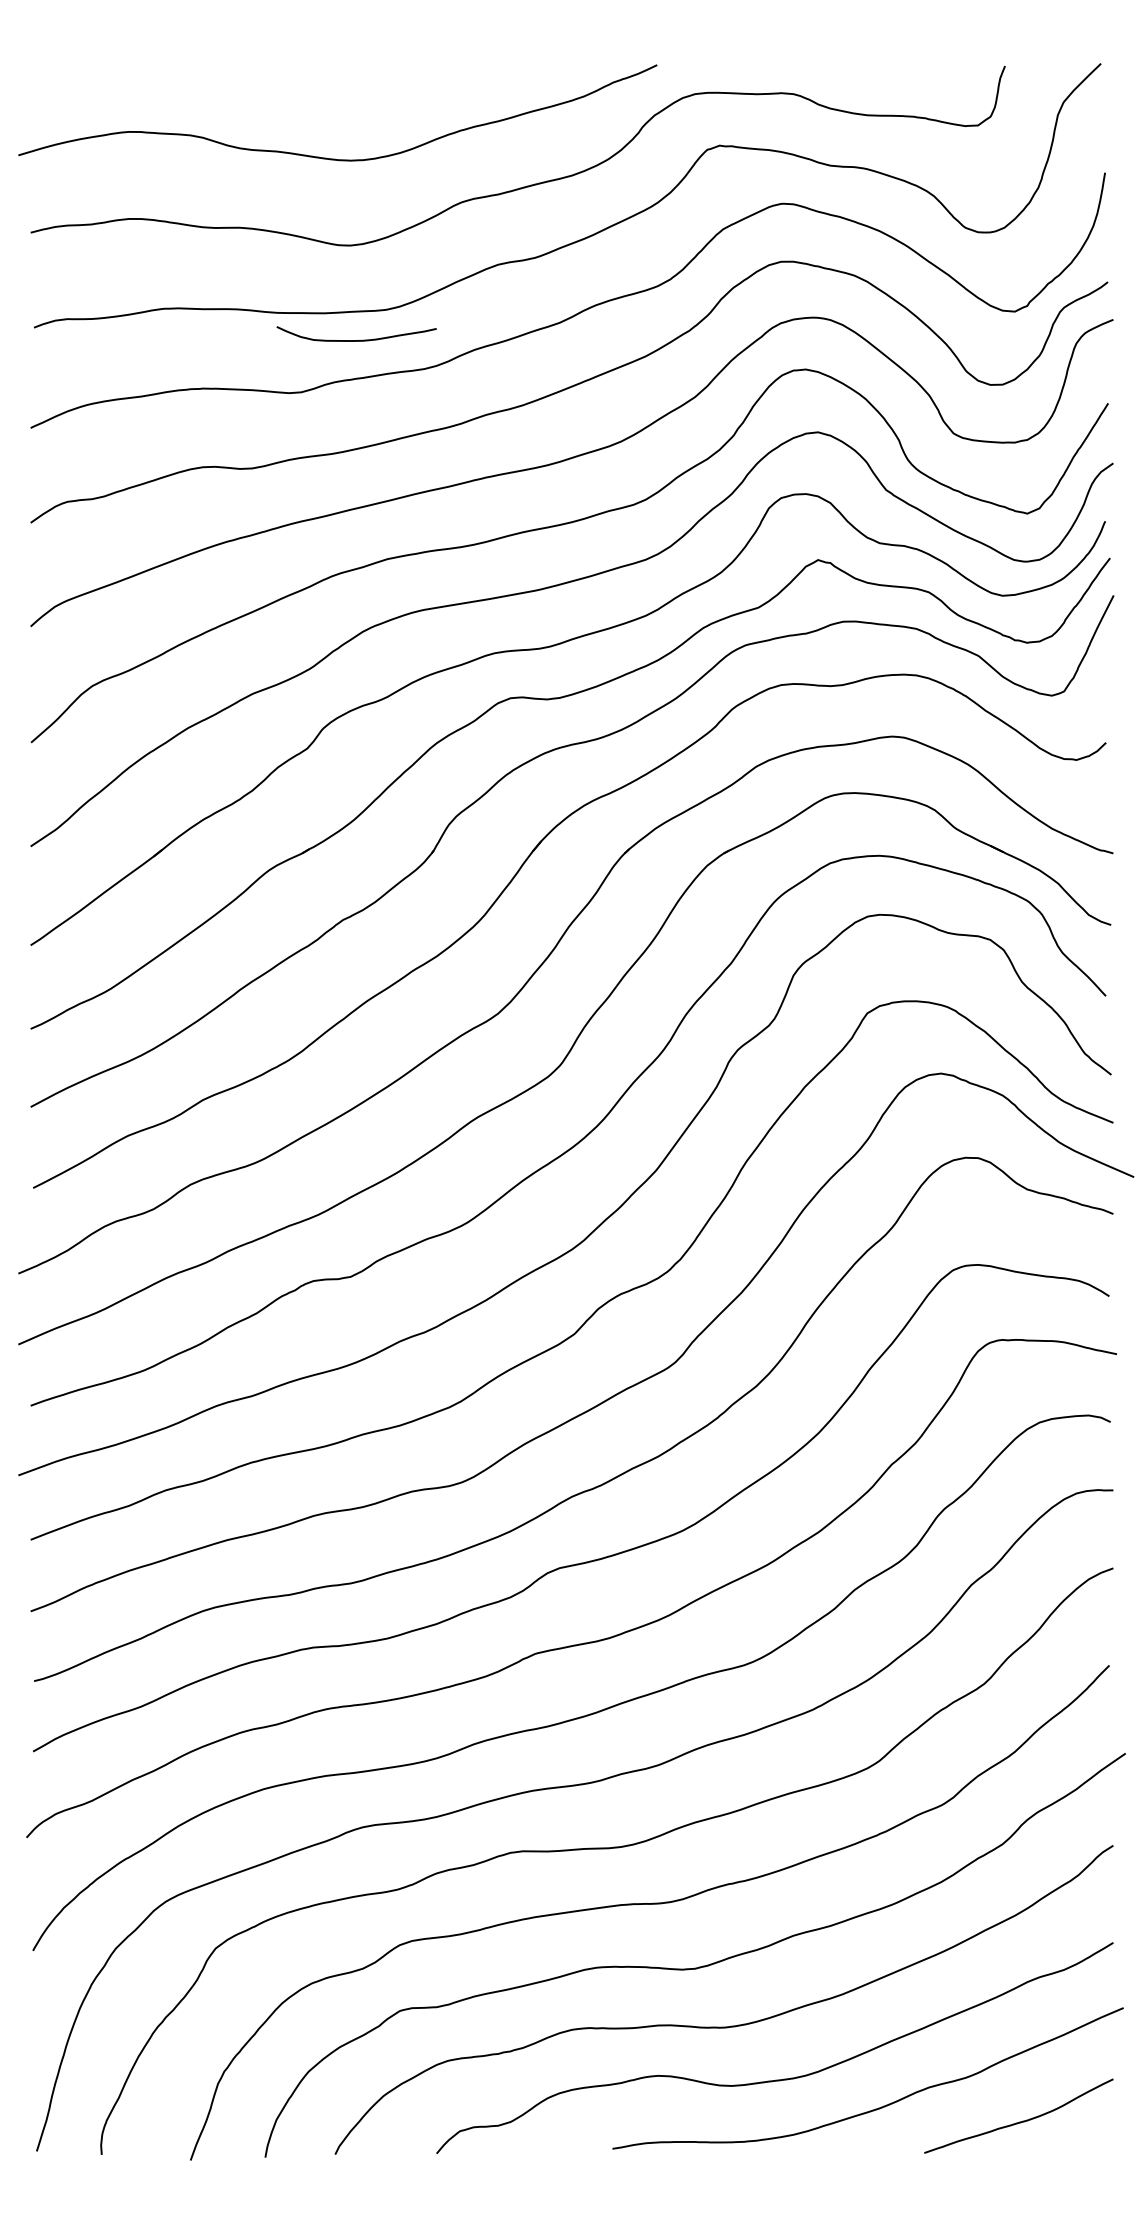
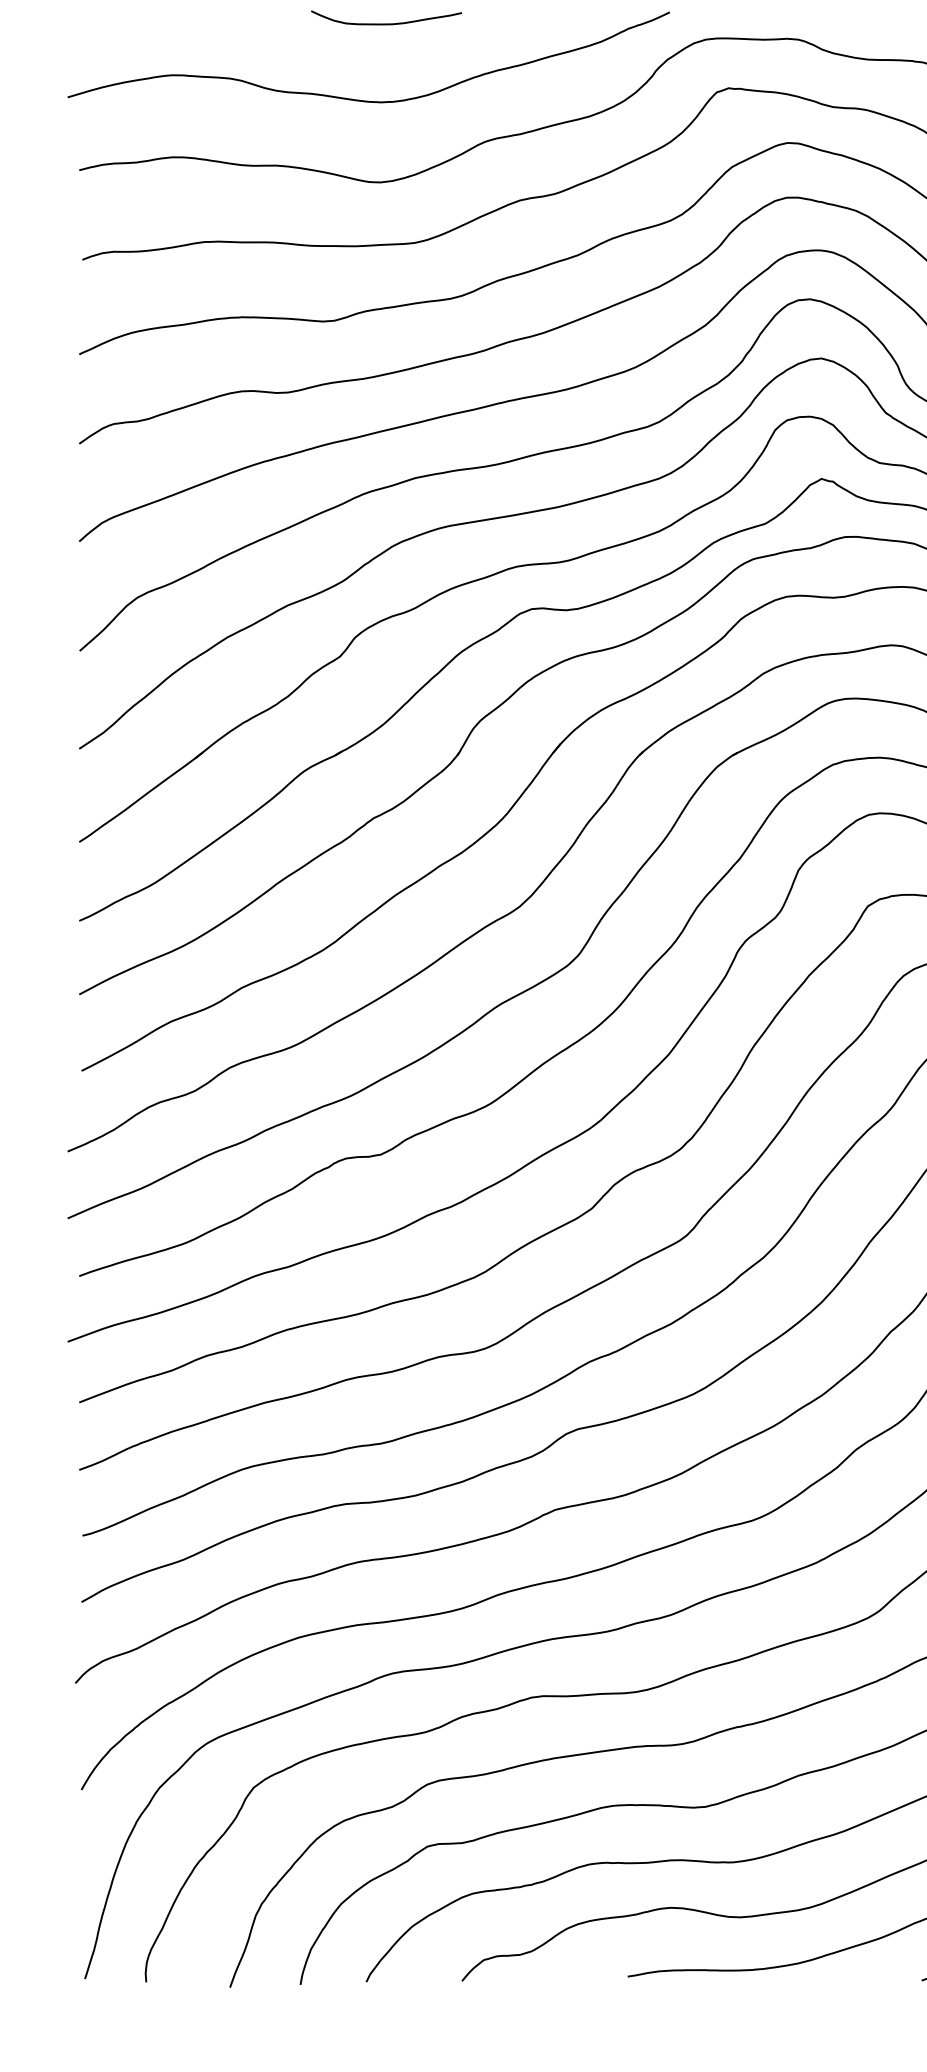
curve: (356, 340) -> (386, 23), moved

